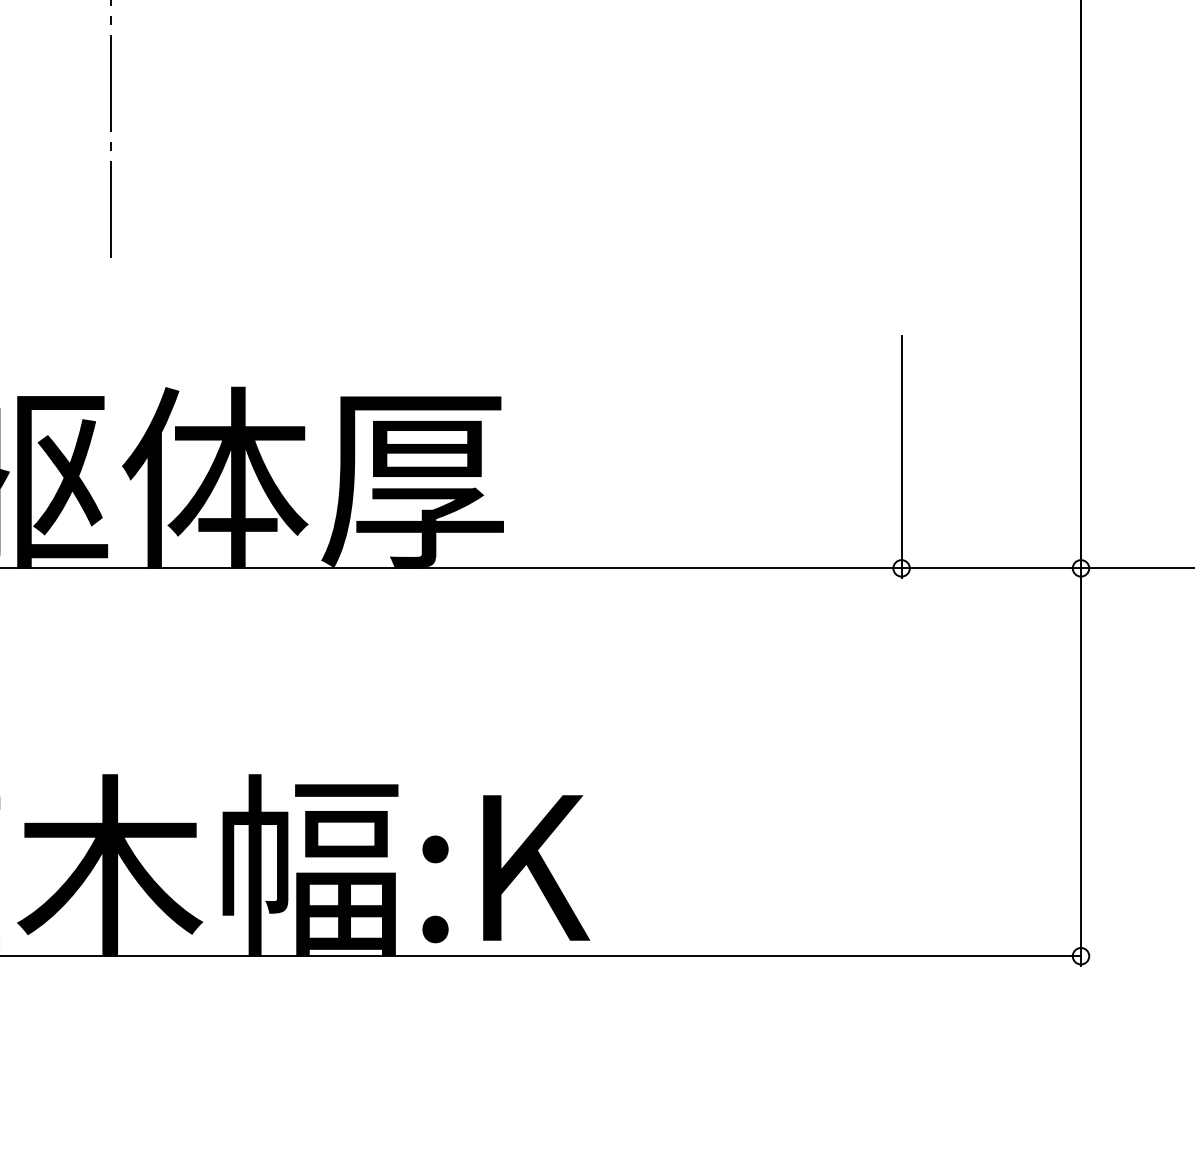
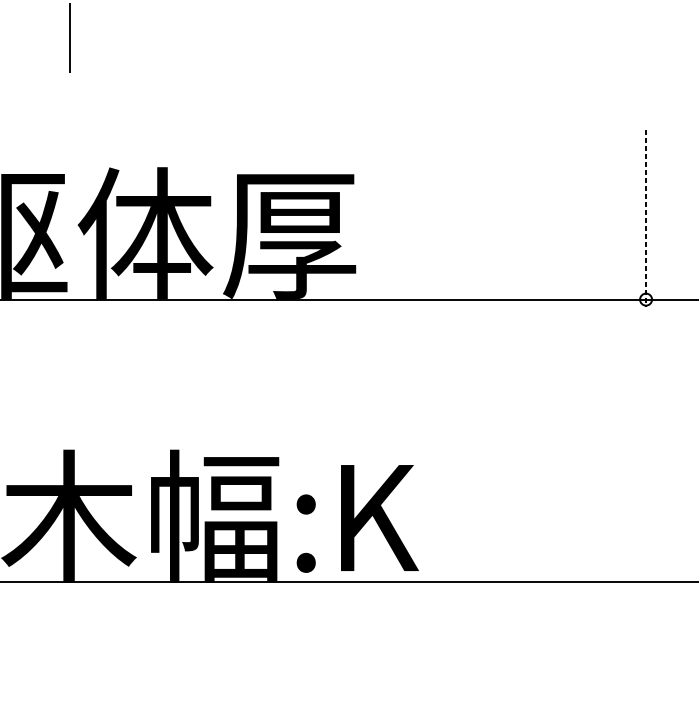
line: (901, 457) -> (645, 218), solid -> dashed

